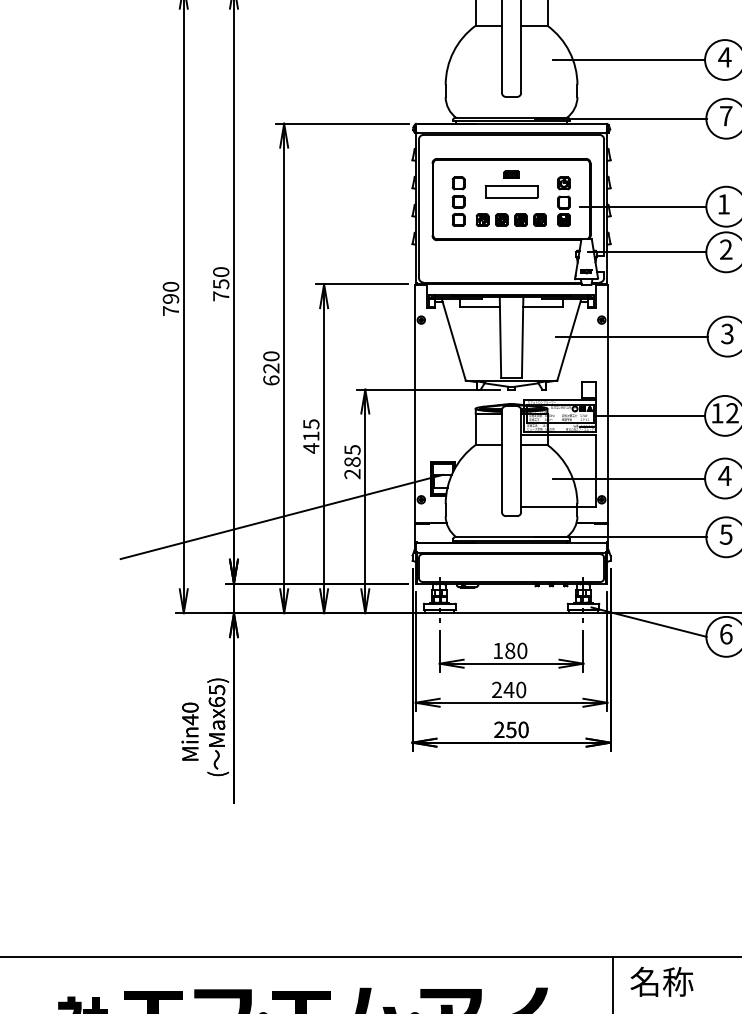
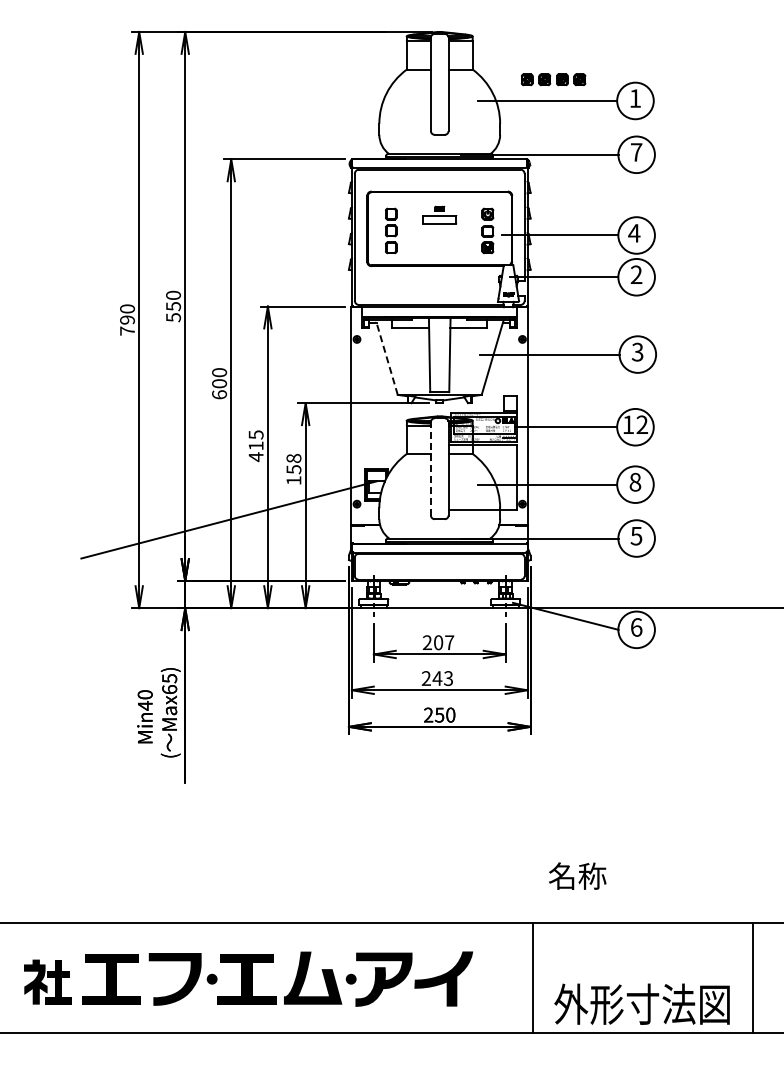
text: (725, 57) -> (635, 98), 4 -> 1
part: (511, 183) -> (439, 214), size x0.7
text: (723, 204) -> (634, 233), 1 -> 4
part: (511, 219) -> (553, 79), moved
text: (221, 296) -> (173, 317), 750 -> 550
line: (453, 339) -> (386, 357), solid -> dashed
text: (271, 368) -> (219, 383), 620 -> 600
line: (501, 460) -> (430, 468), solid -> dashed
text: (352, 461) -> (293, 469), 285 -> 158
text: (725, 475) -> (635, 481), 4 -> 8
text: (510, 650) -> (438, 642), 180 -> 207
text: (521, 689) -> (448, 678), 240 -> 243
text: (661, 981) -> (577, 875), moved

